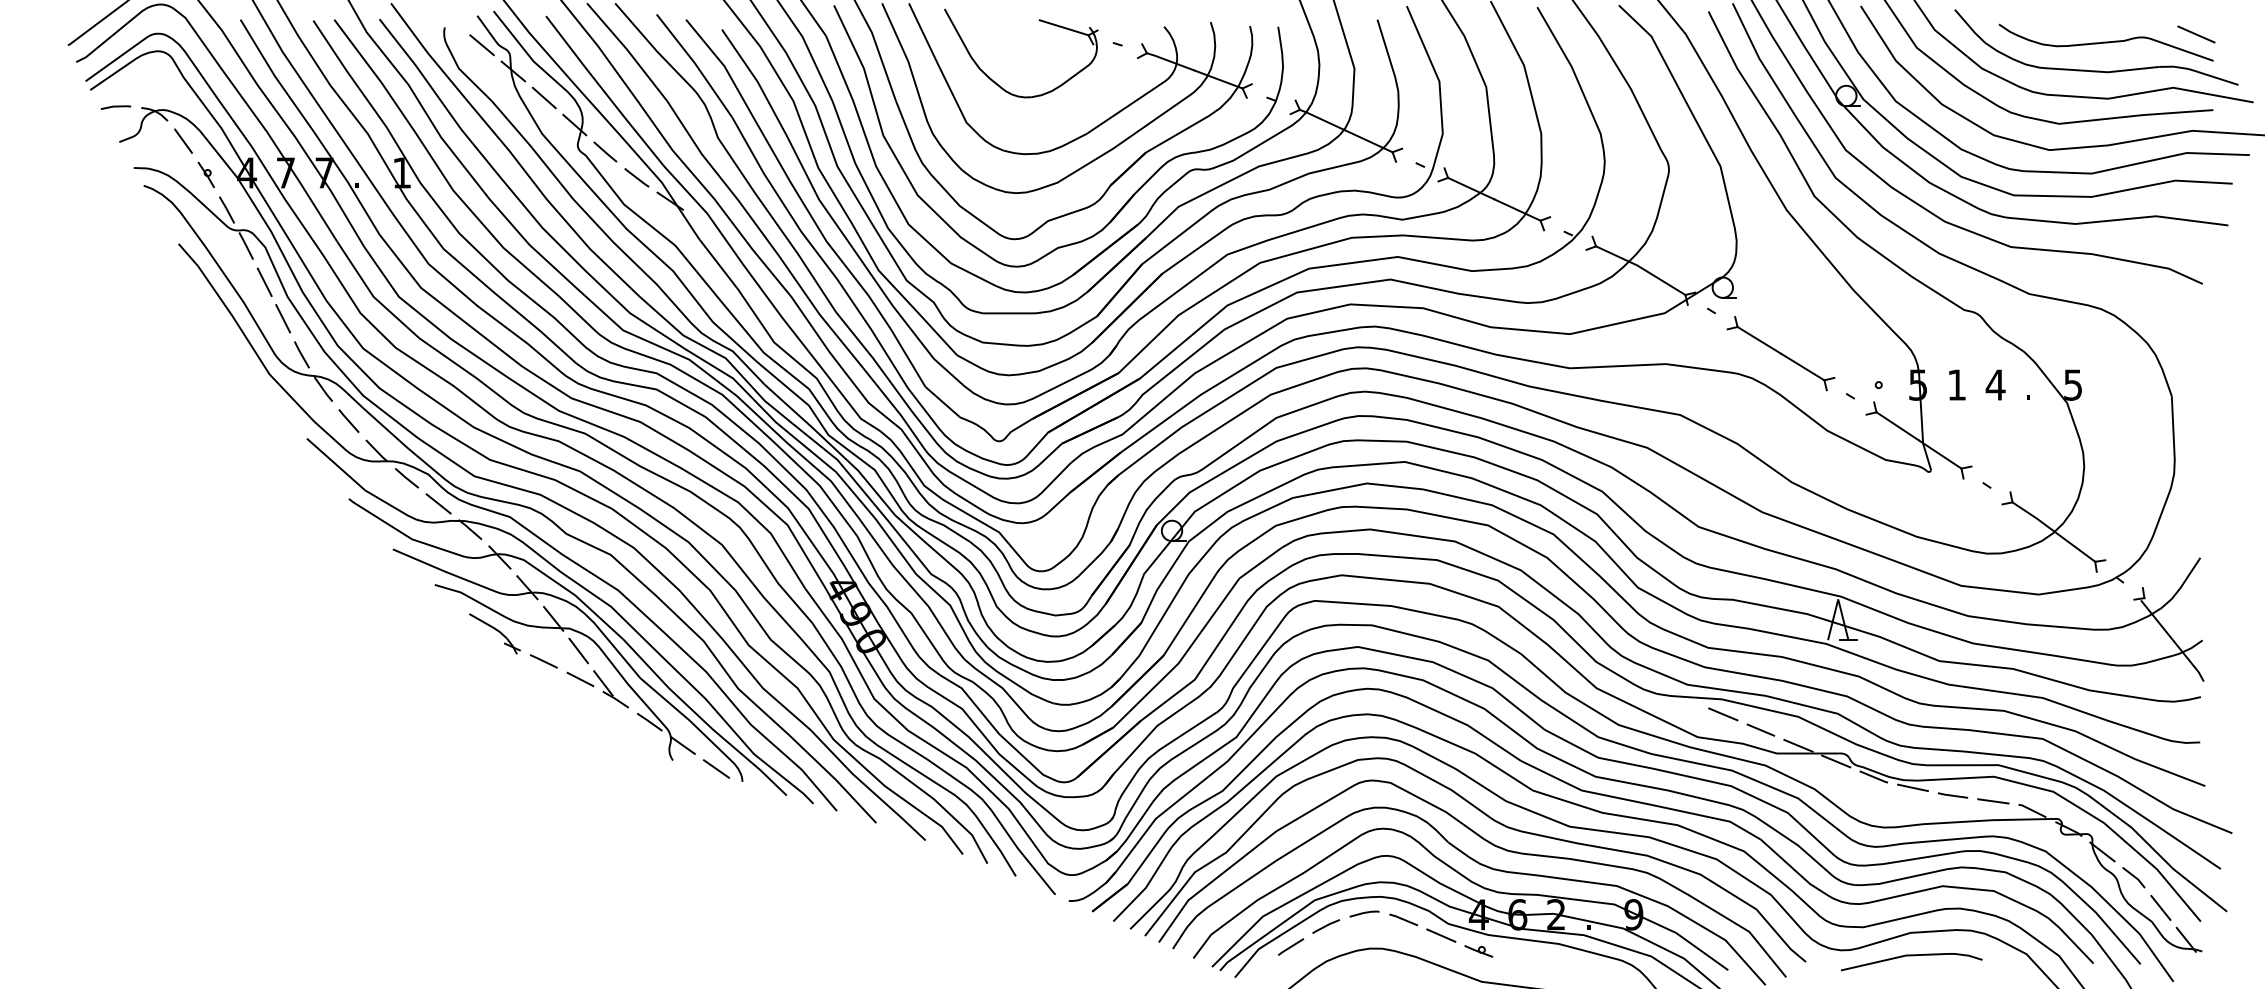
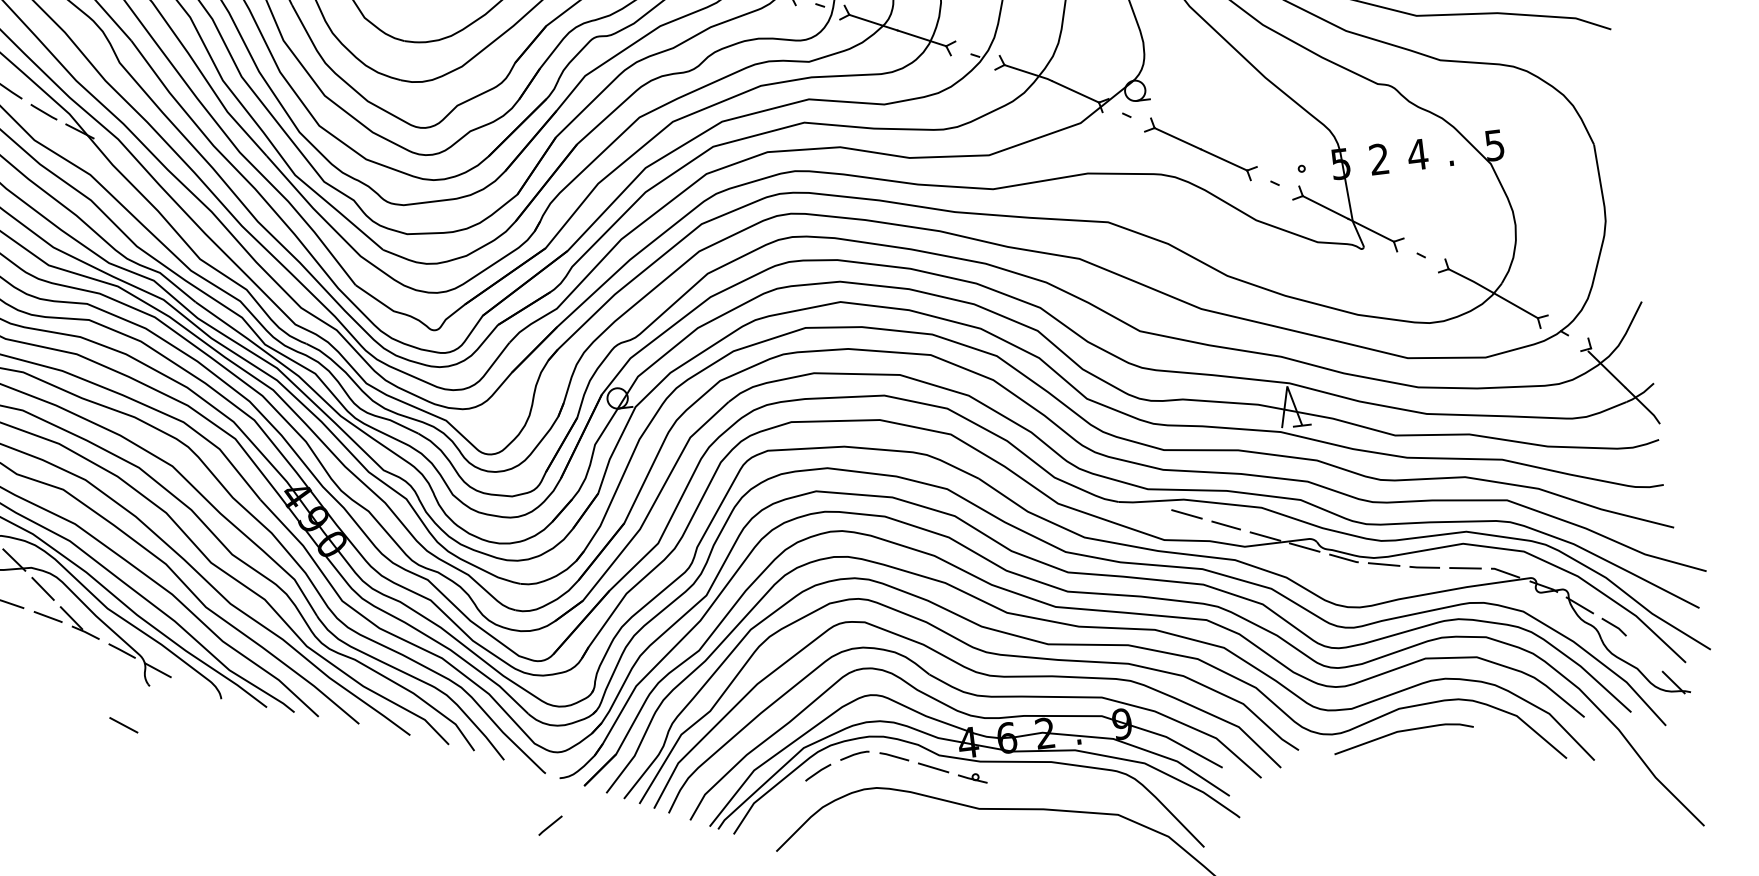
text: (1956, 384) -> (1378, 158), 1 -> 2
line: (716, 768) -> (123, 724), moved
line: (2160, 907) -> (1644, 653), removed
line: (1291, 946) -> (550, 825), moved

